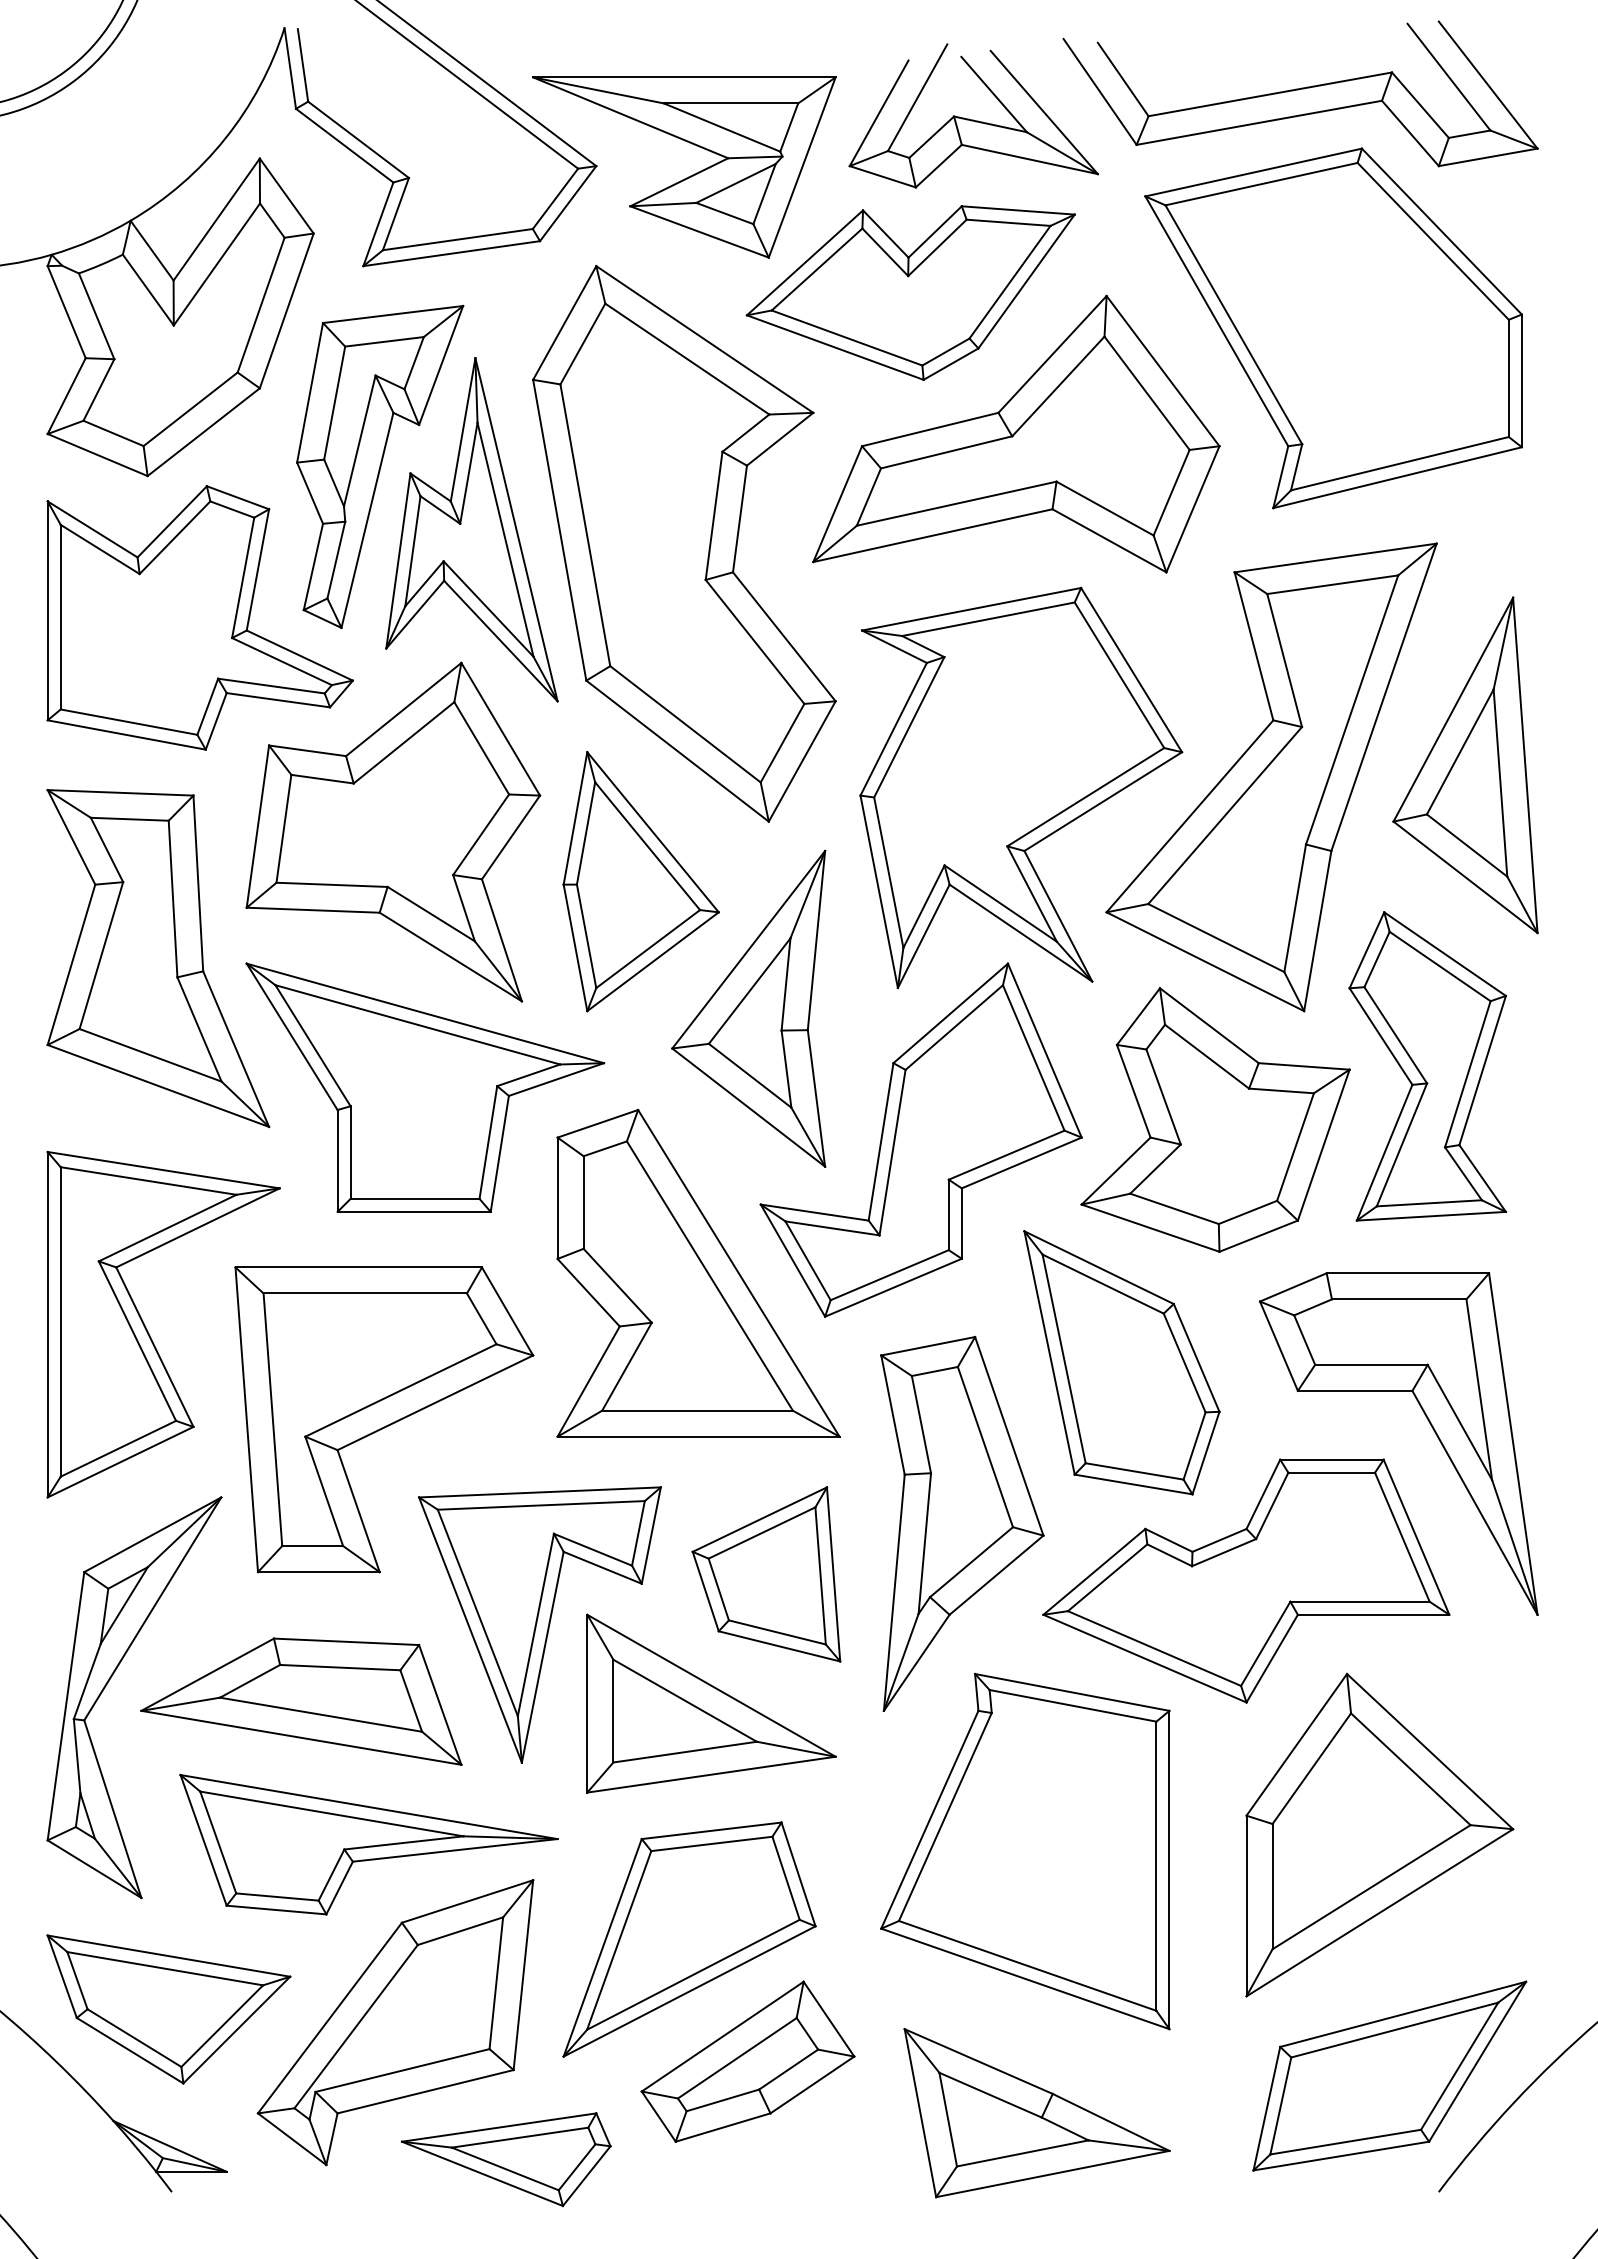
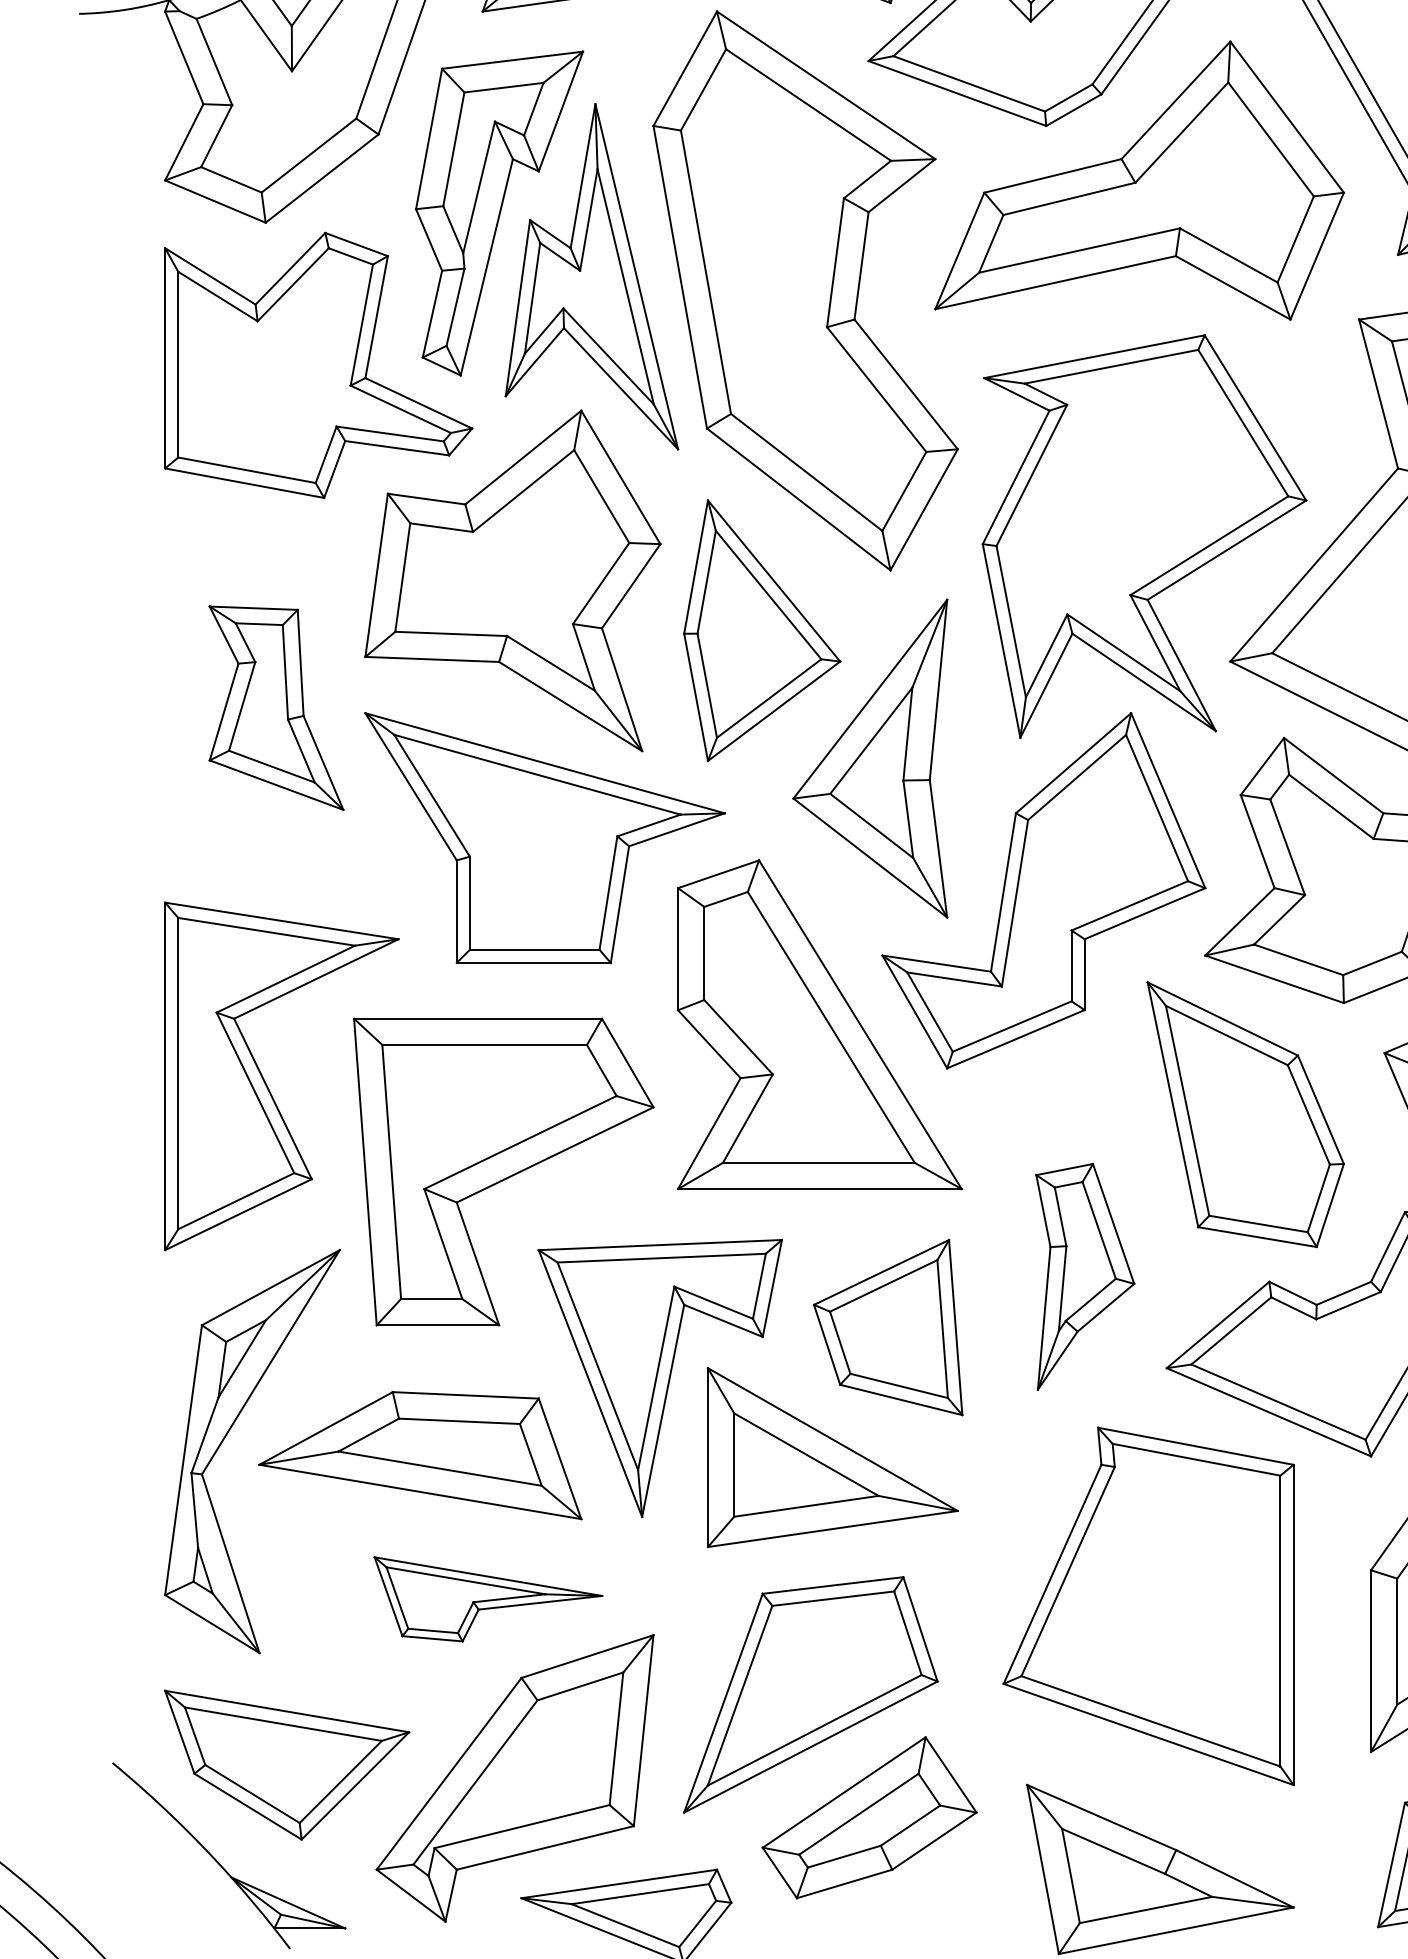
part: (158, 958) -> (276, 708), size x0.6
part: (962, 1523) -> (1085, 1276), size x0.6
part: (368, 1844) -> (487, 1599), size x0.6

